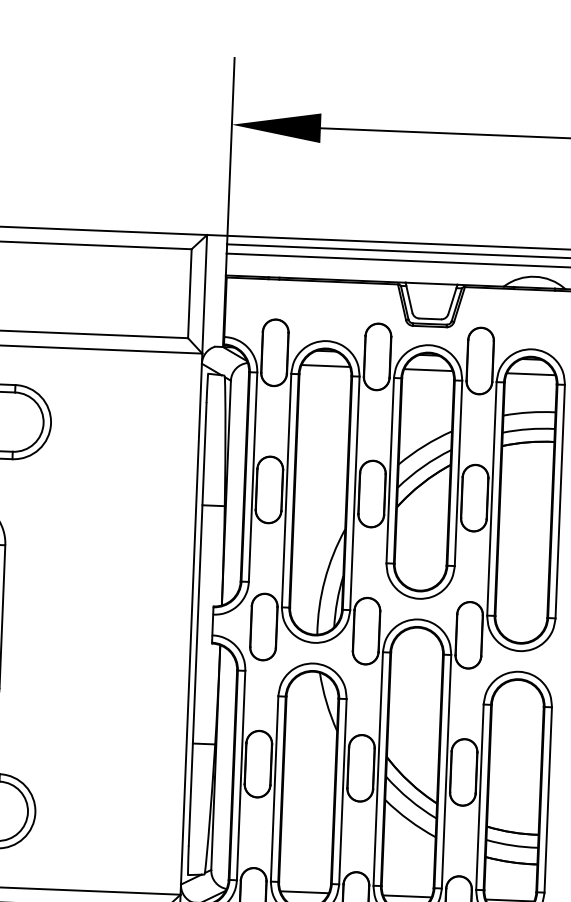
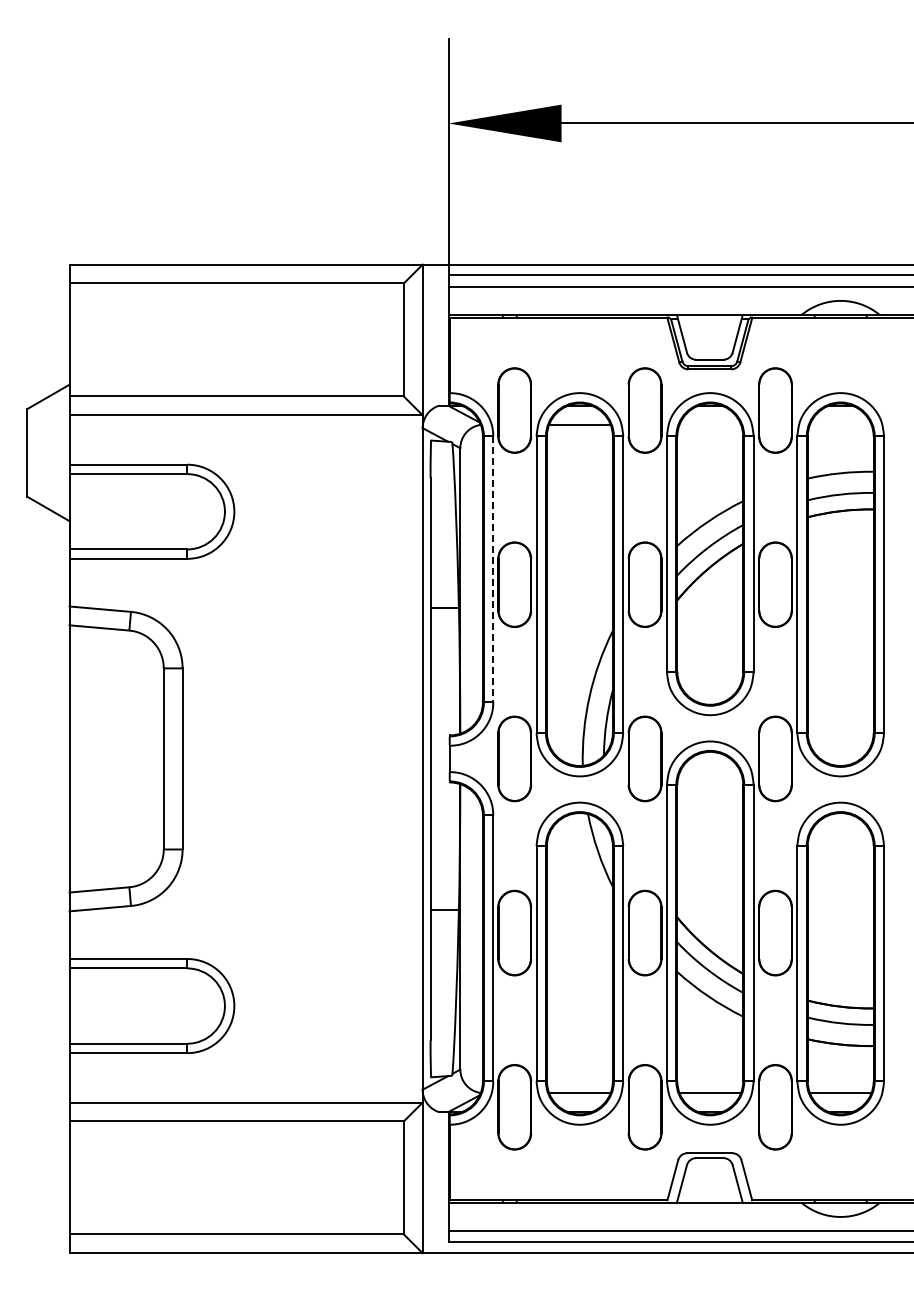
line: (428, 369) -> (710, 424), removed
line: (530, 374) -> (840, 424), removed
line: (253, 477) -> (493, 569), solid -> dashed

